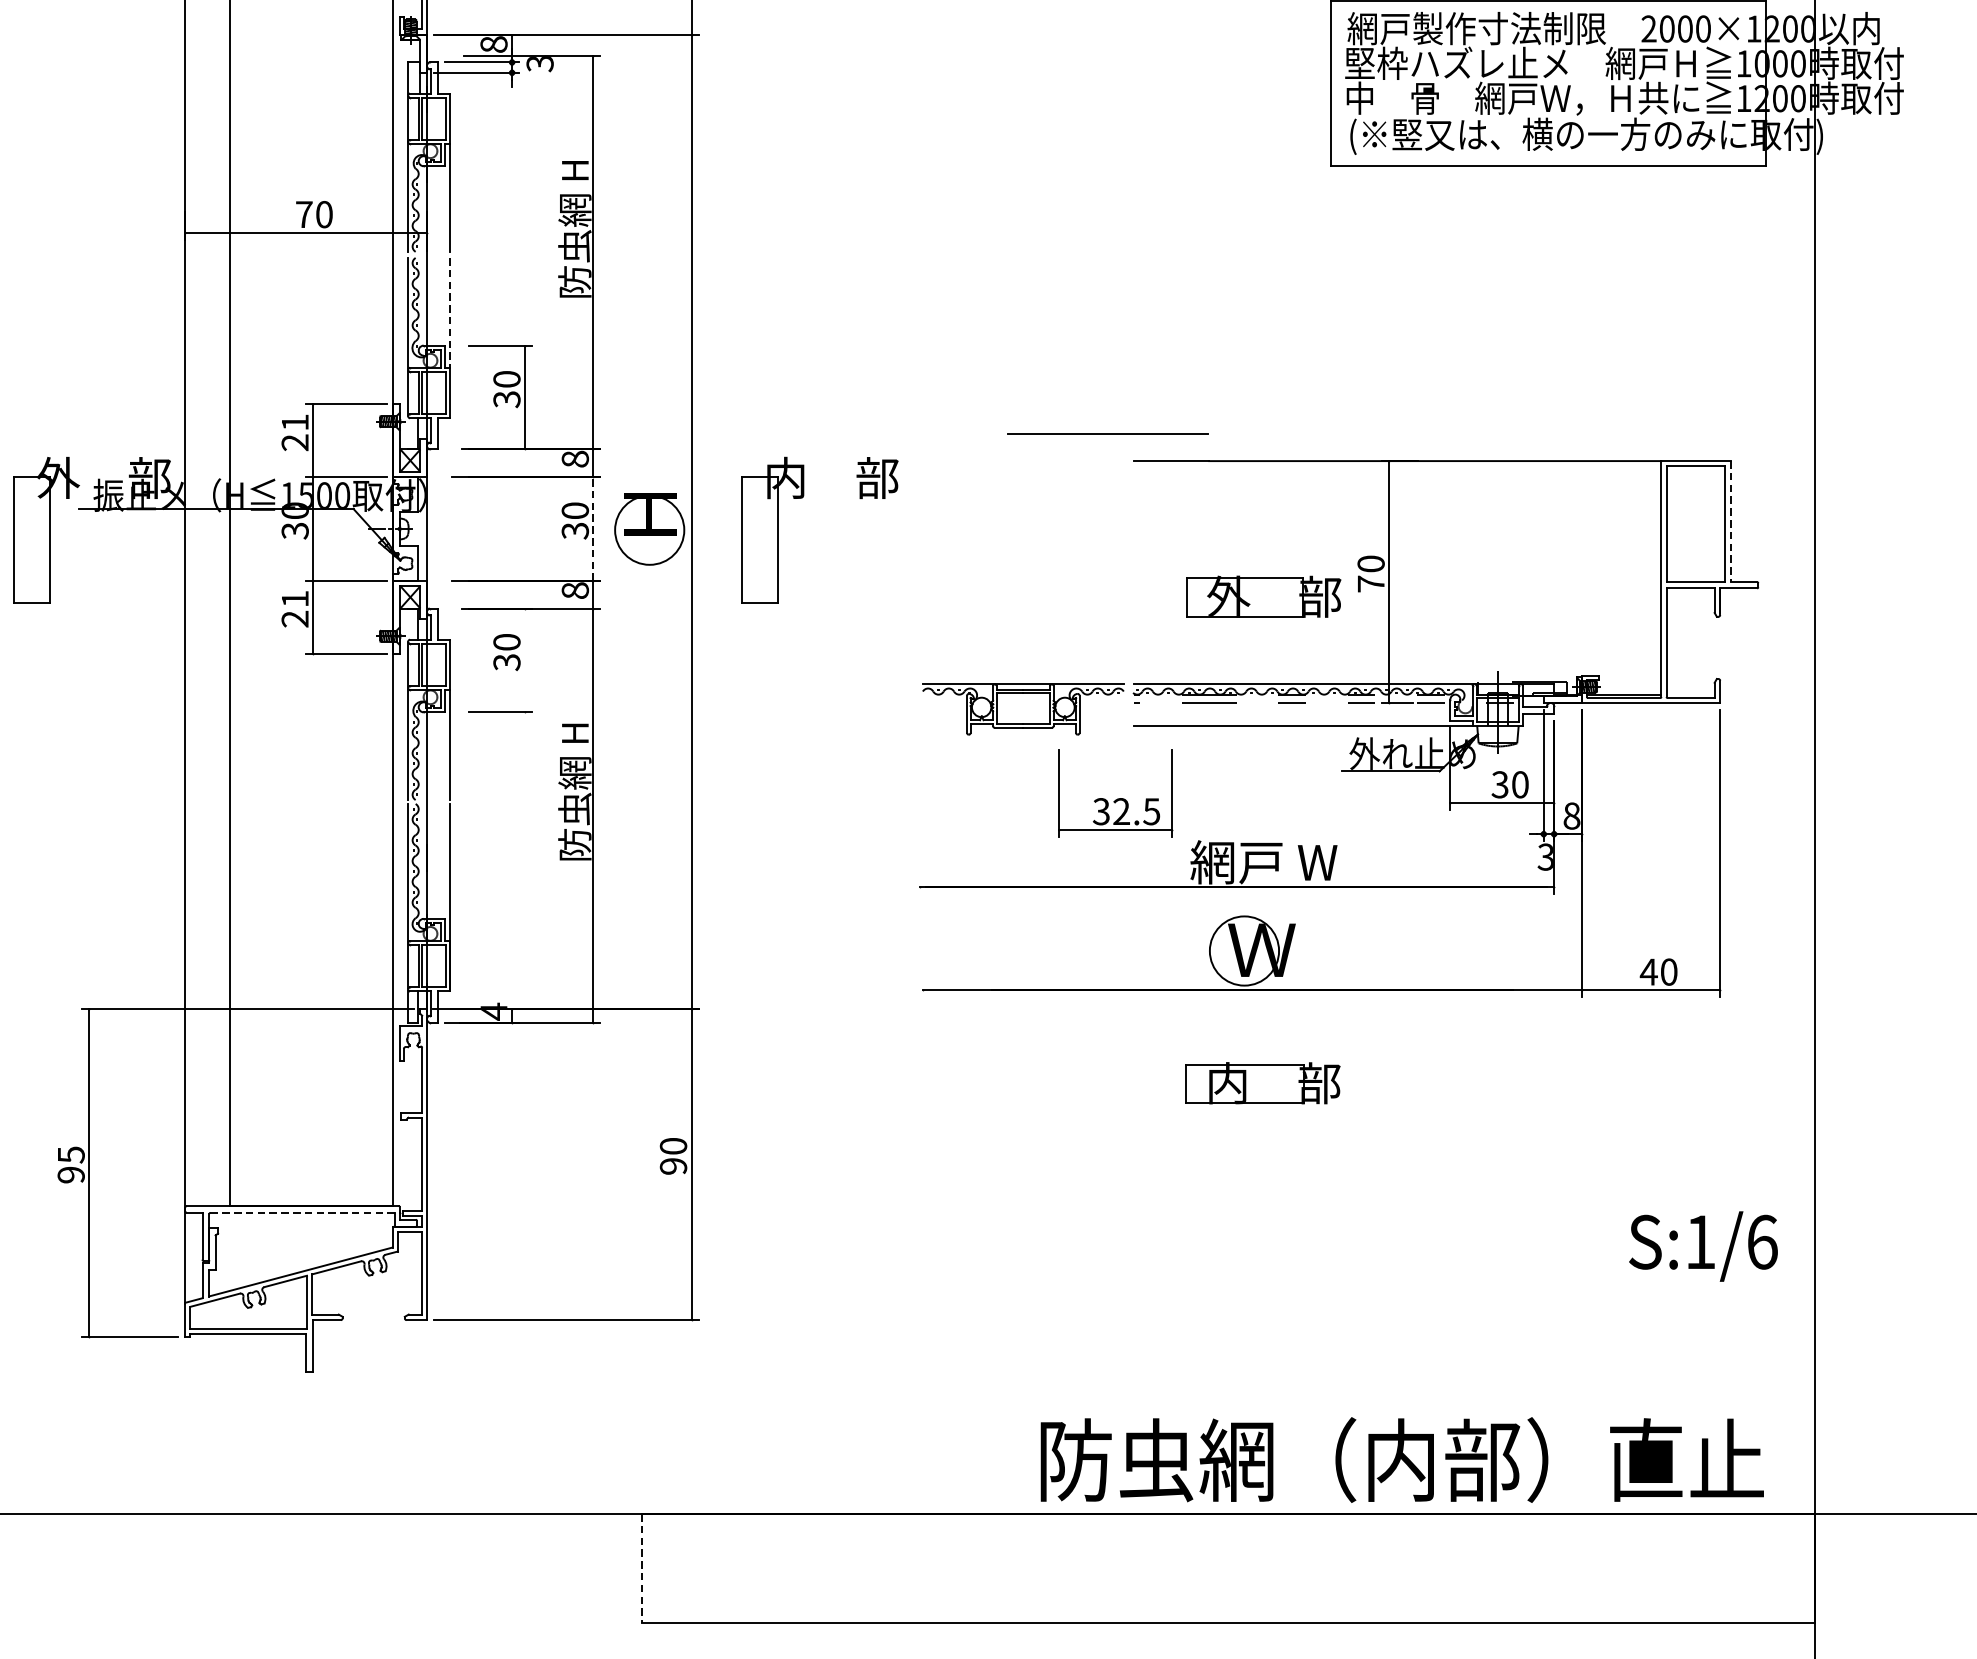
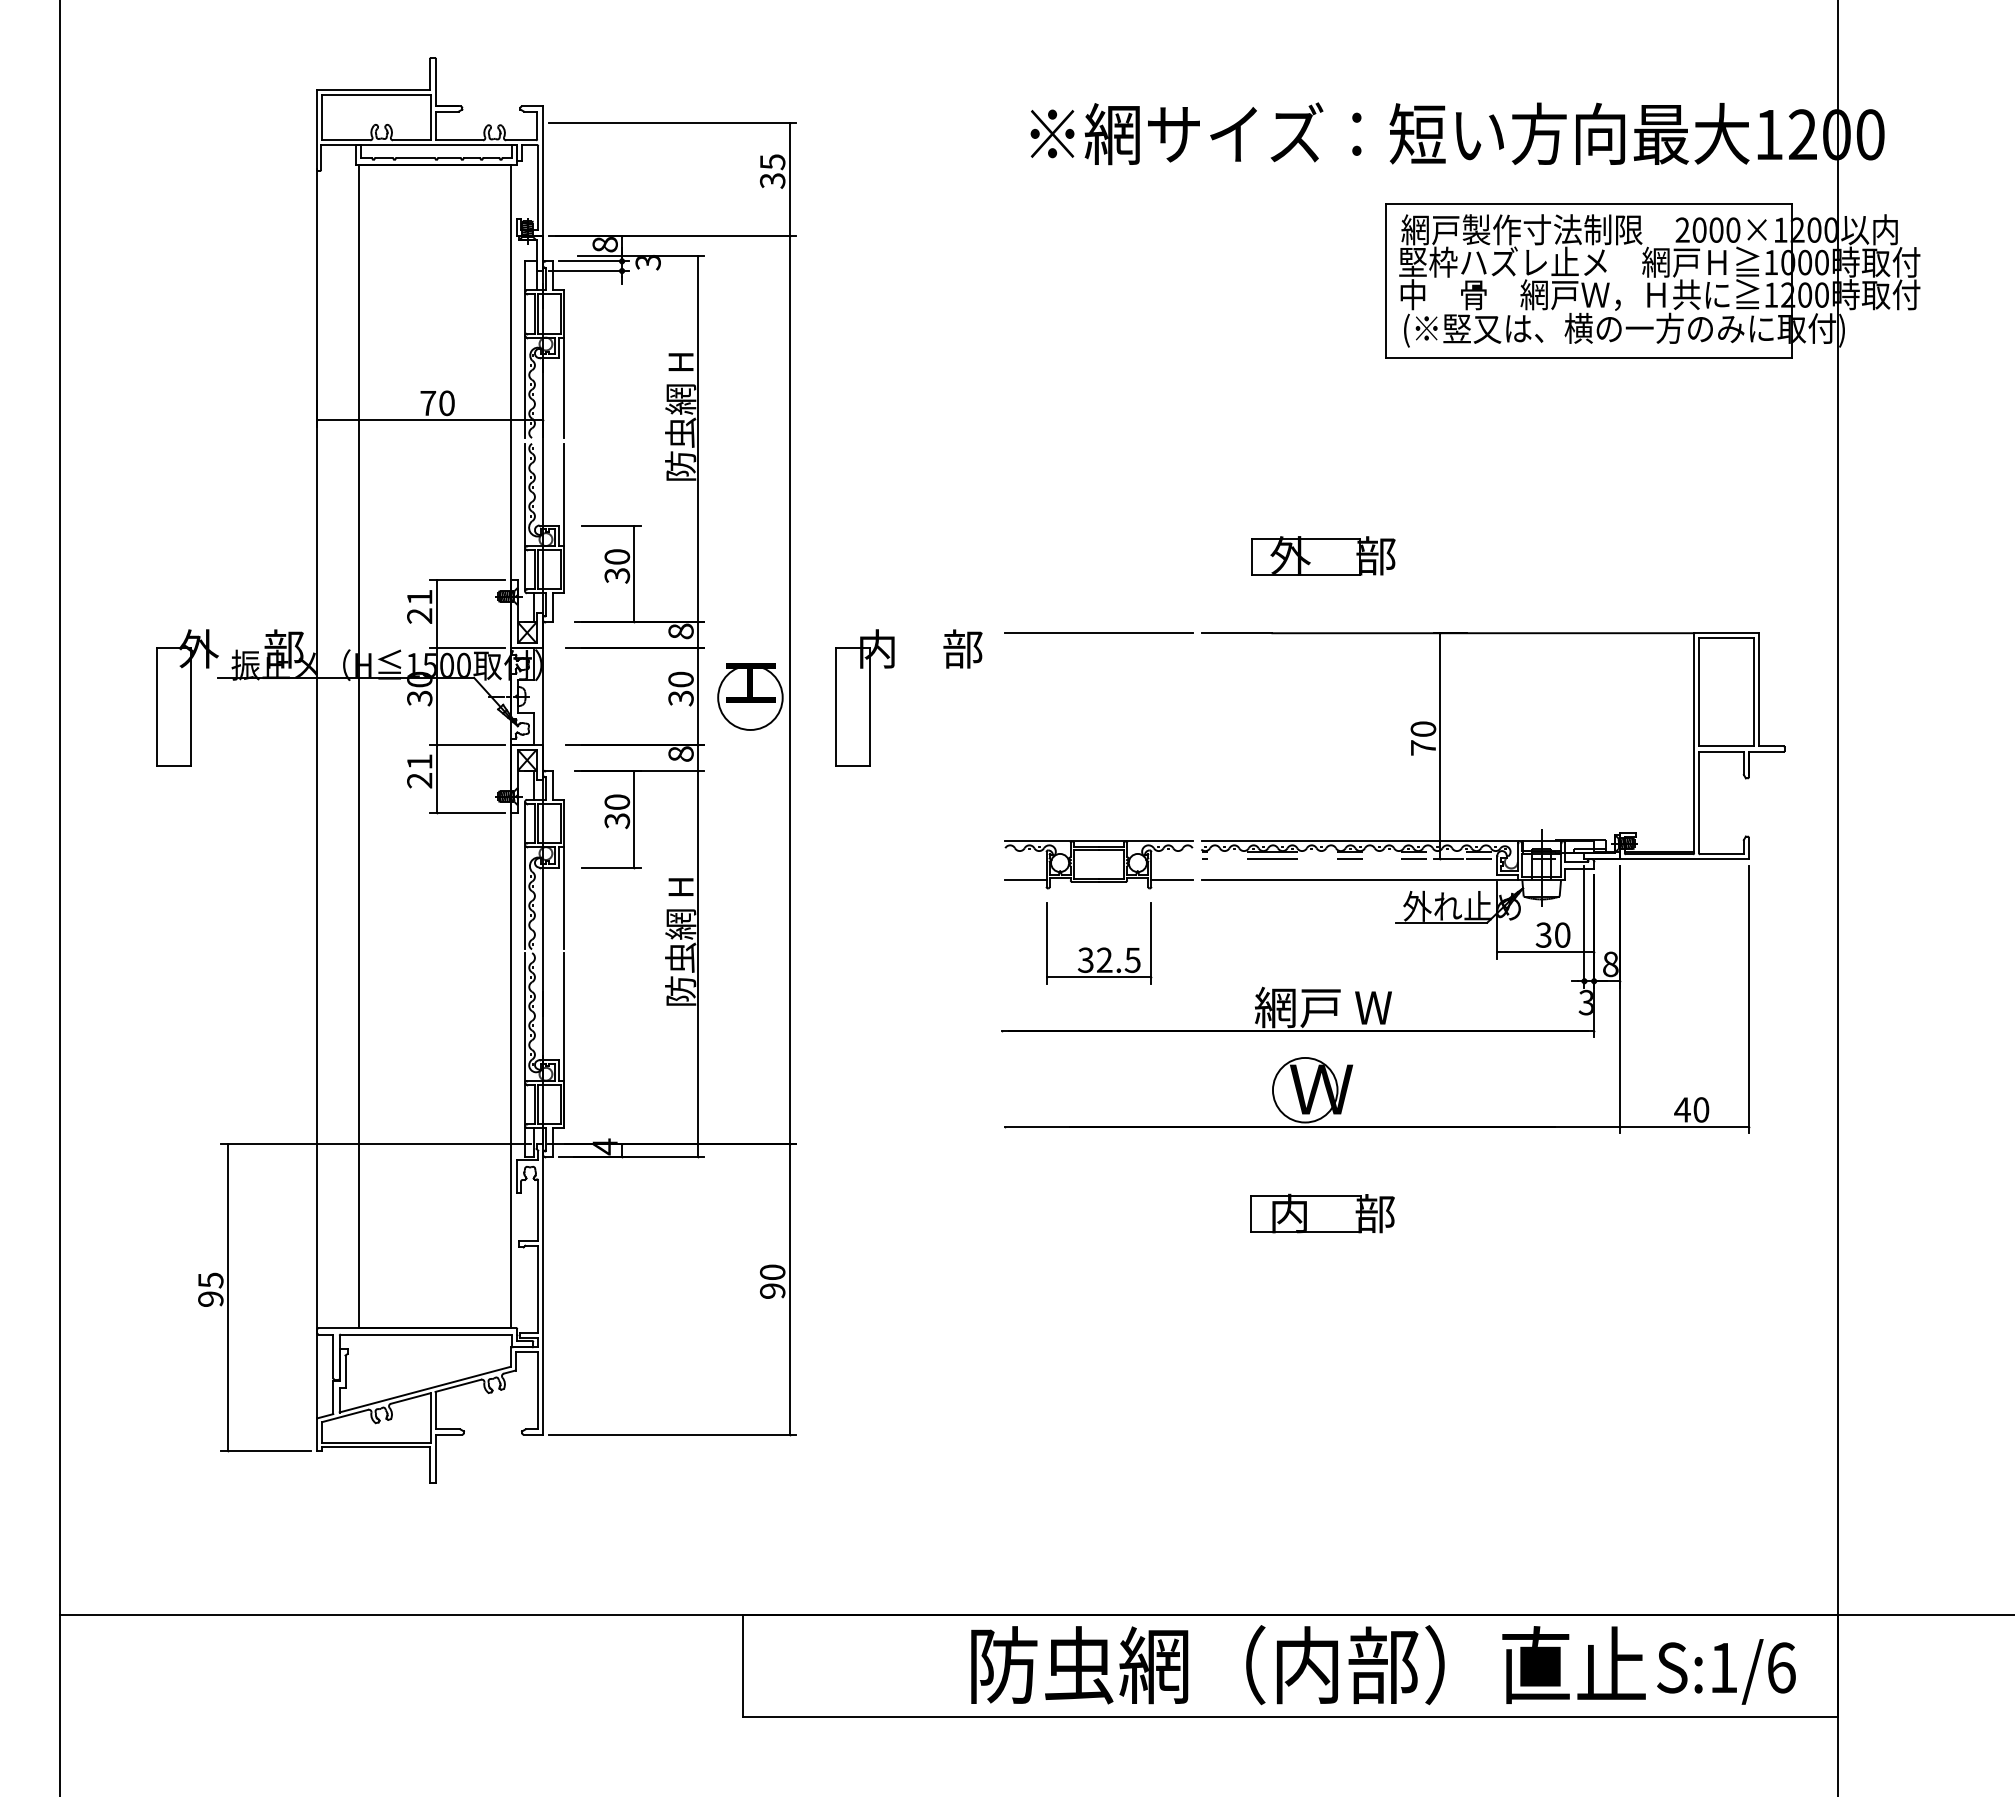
line: (450, 312) -> (564, 494), dashed -> solid
line: (1107, 433) -> (1098, 632), moved
line: (1730, 522) -> (1758, 690), dashed -> solid
line: (592, 528) -> (697, 696), dashed -> solid
part: (1264, 596) -> (1323, 555), moved
line: (525, 659) -> (634, 818), added
line: (944, 726) -> (1025, 880), added
line: (1101, 726) -> (1171, 880), added
part: (1116, 793) -> (1099, 943), moved
line: (302, 1212) -> (426, 1334), dashed -> solid
text: (1703, 1246) -> (1726, 1671), moved
text: (1402, 1460) -> (1308, 1665), moved
line: (641, 1568) -> (742, 1666), dashed -> solid

